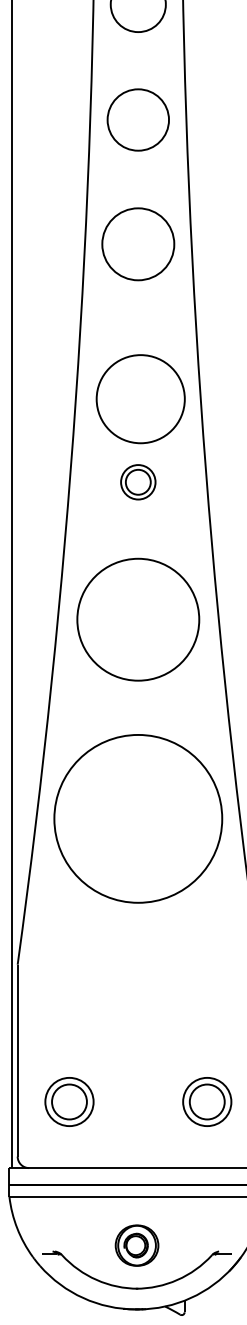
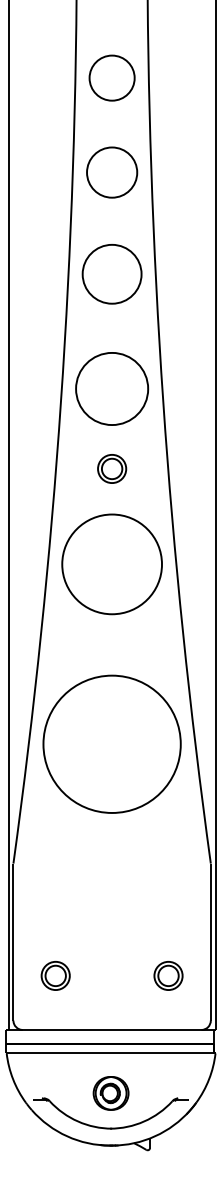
part: (141, 398) -> (112, 388), moved
part: (137, 619) -> (111, 564), moved
part: (69, 1101) -> (55, 975), size x0.71
part: (207, 1101) -> (168, 975), size x0.71

